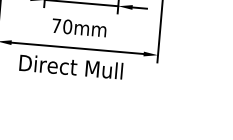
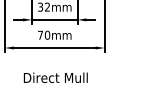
text: (70, 66) -> (55, 77), moved

